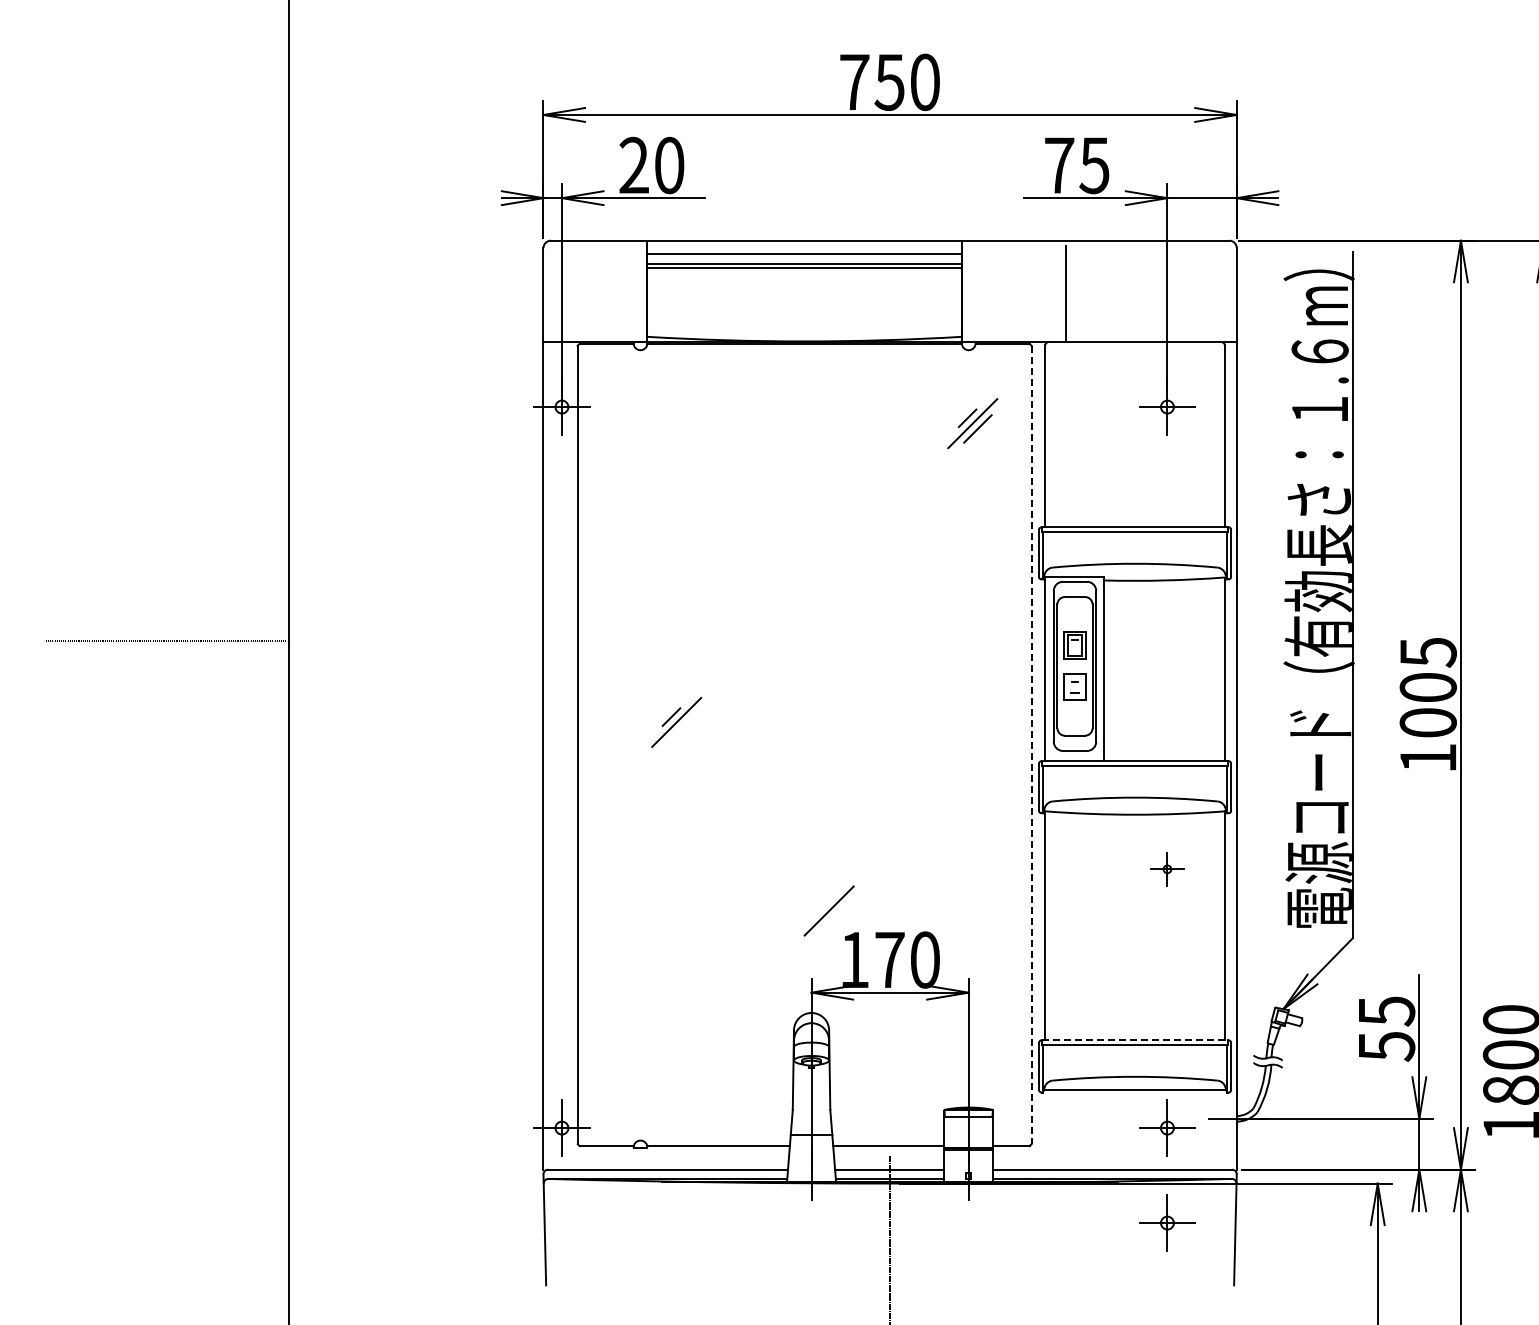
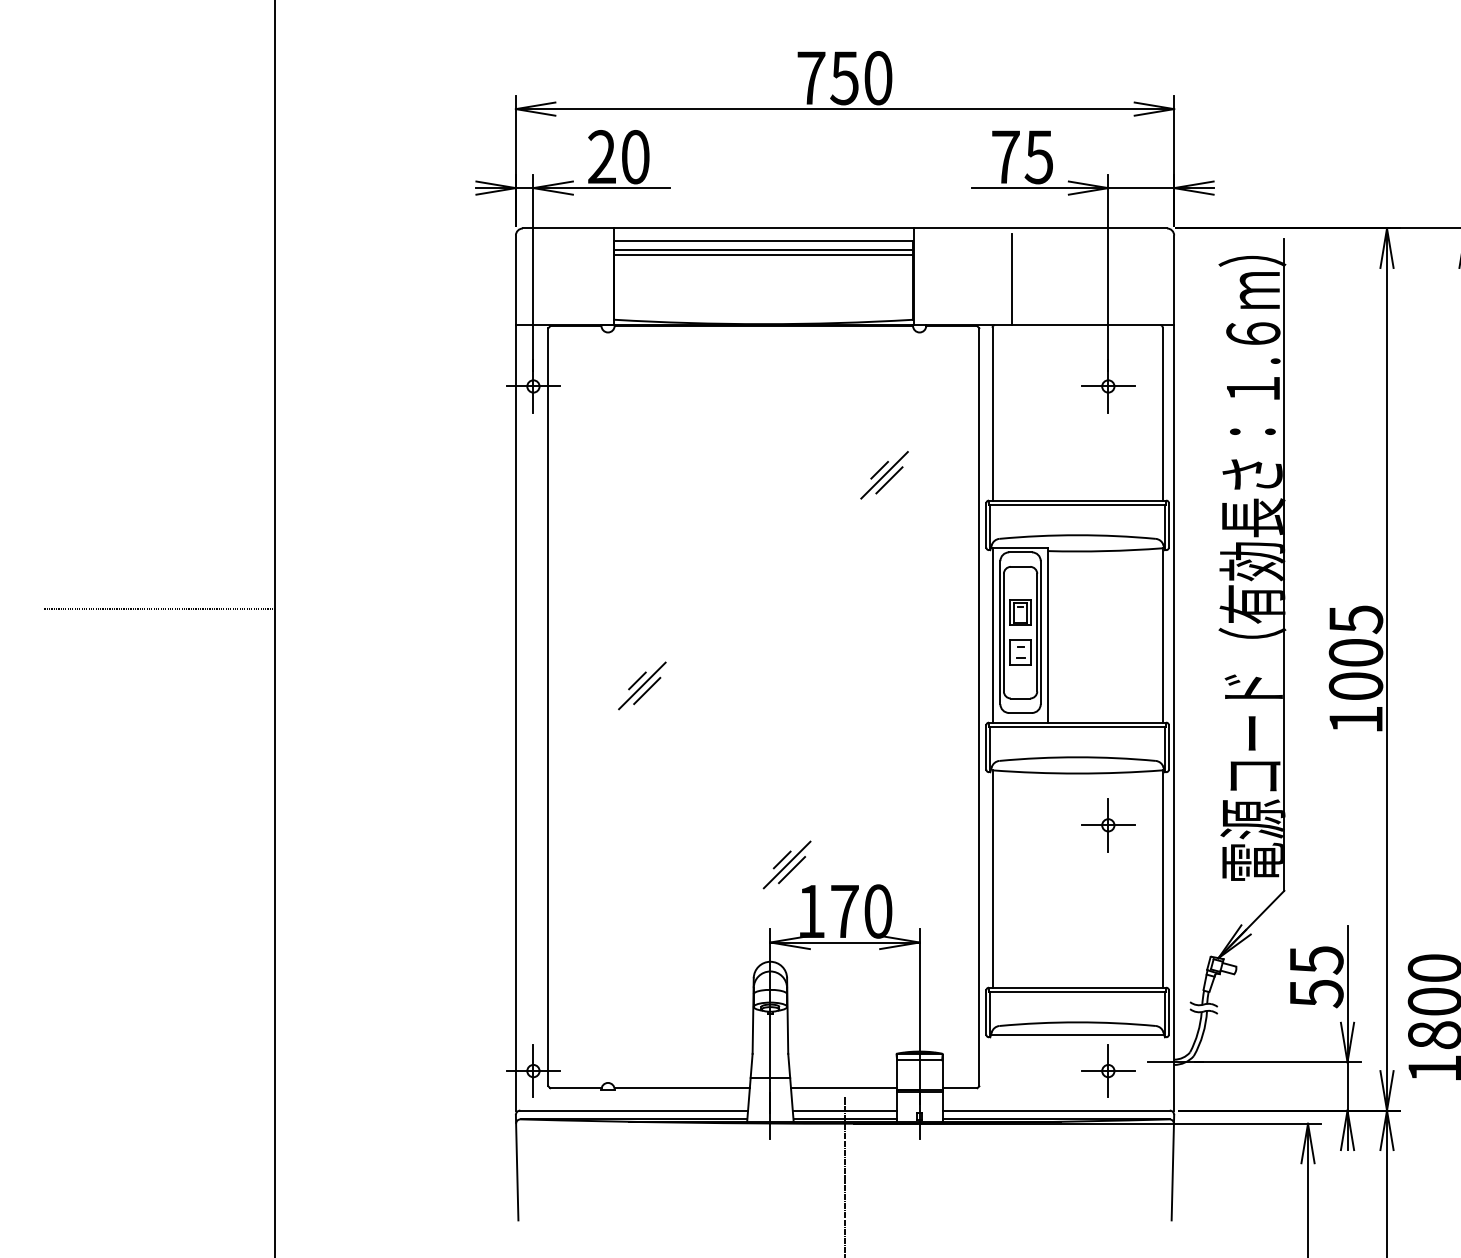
part: (972, 423) -> (884, 475), moved
line: (681, 727) -> (646, 690), added
line: (1031, 745) -> (979, 707), dashed -> solid
part: (1167, 869) -> (1108, 825), size x1.67
line: (823, 905) -> (781, 859), added
line: (834, 916) -> (792, 870), added
line: (1135, 1040) -> (1078, 987), dashed -> solid
part: (1167, 1222) -> (1108, 1160), removed

